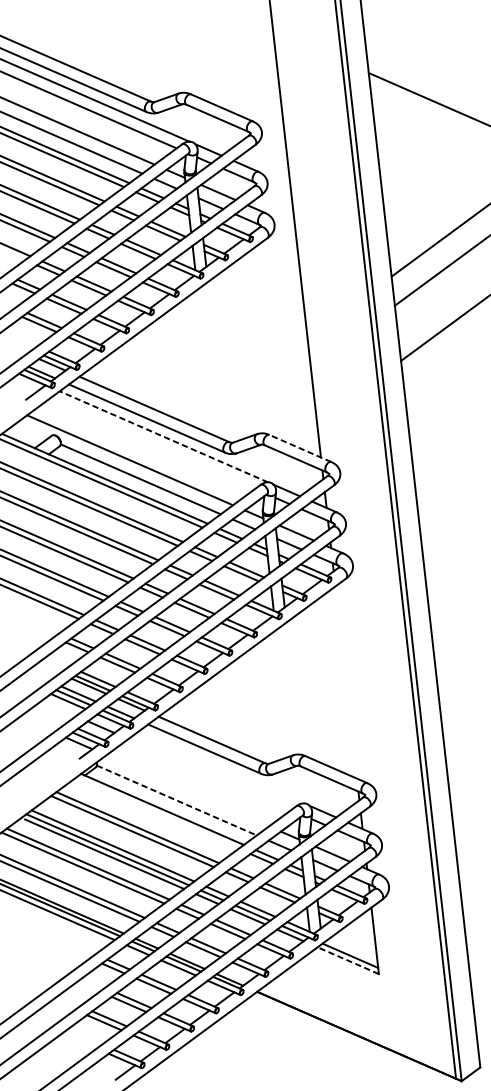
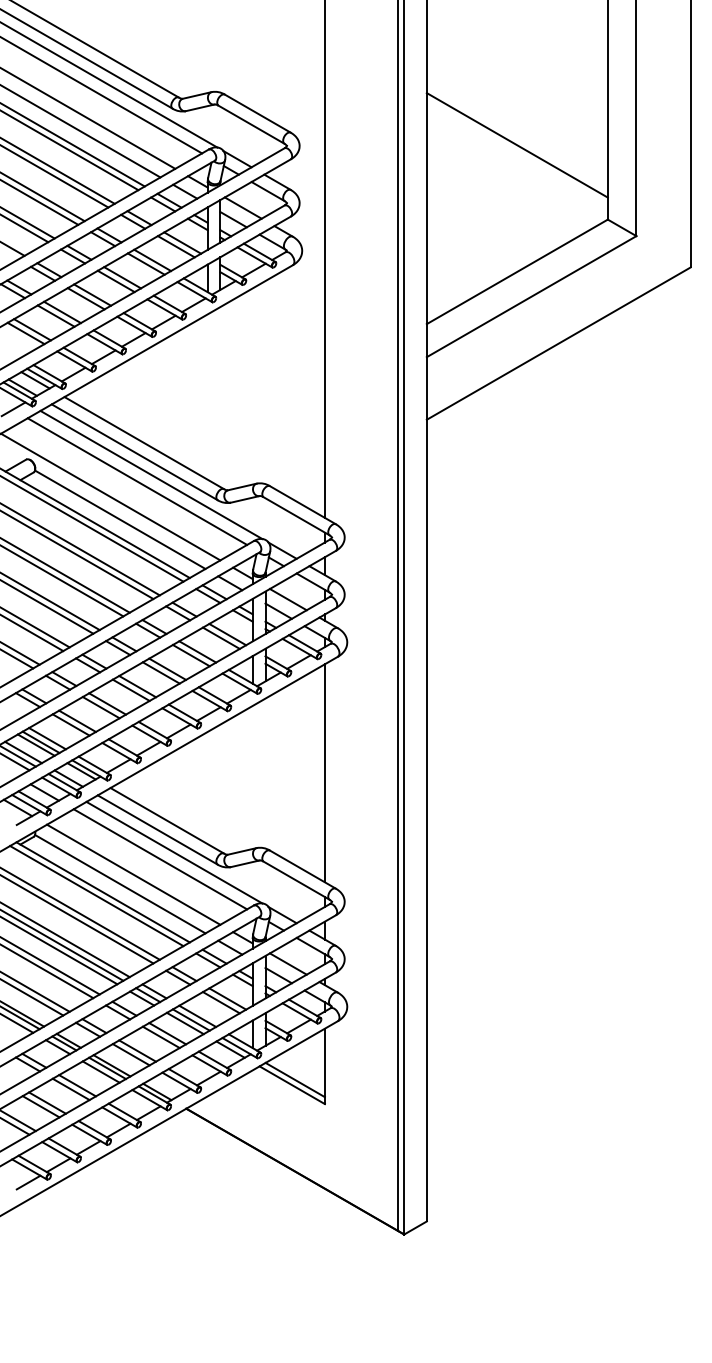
line: (163, 436) -> (151, 474), dashed -> solid
line: (152, 443) -> (137, 481), added
line: (299, 447) -> (302, 504), dashed -> solid
line: (345, 682) -> (324, 773), added
line: (221, 767) -> (174, 852), added
line: (209, 774) -> (160, 859), added
line: (187, 790) -> (133, 874), added
line: (177, 800) -> (120, 884), dashed -> solid
line: (157, 813) -> (96, 896), added
line: (348, 960) -> (292, 1085), dashed -> solid

